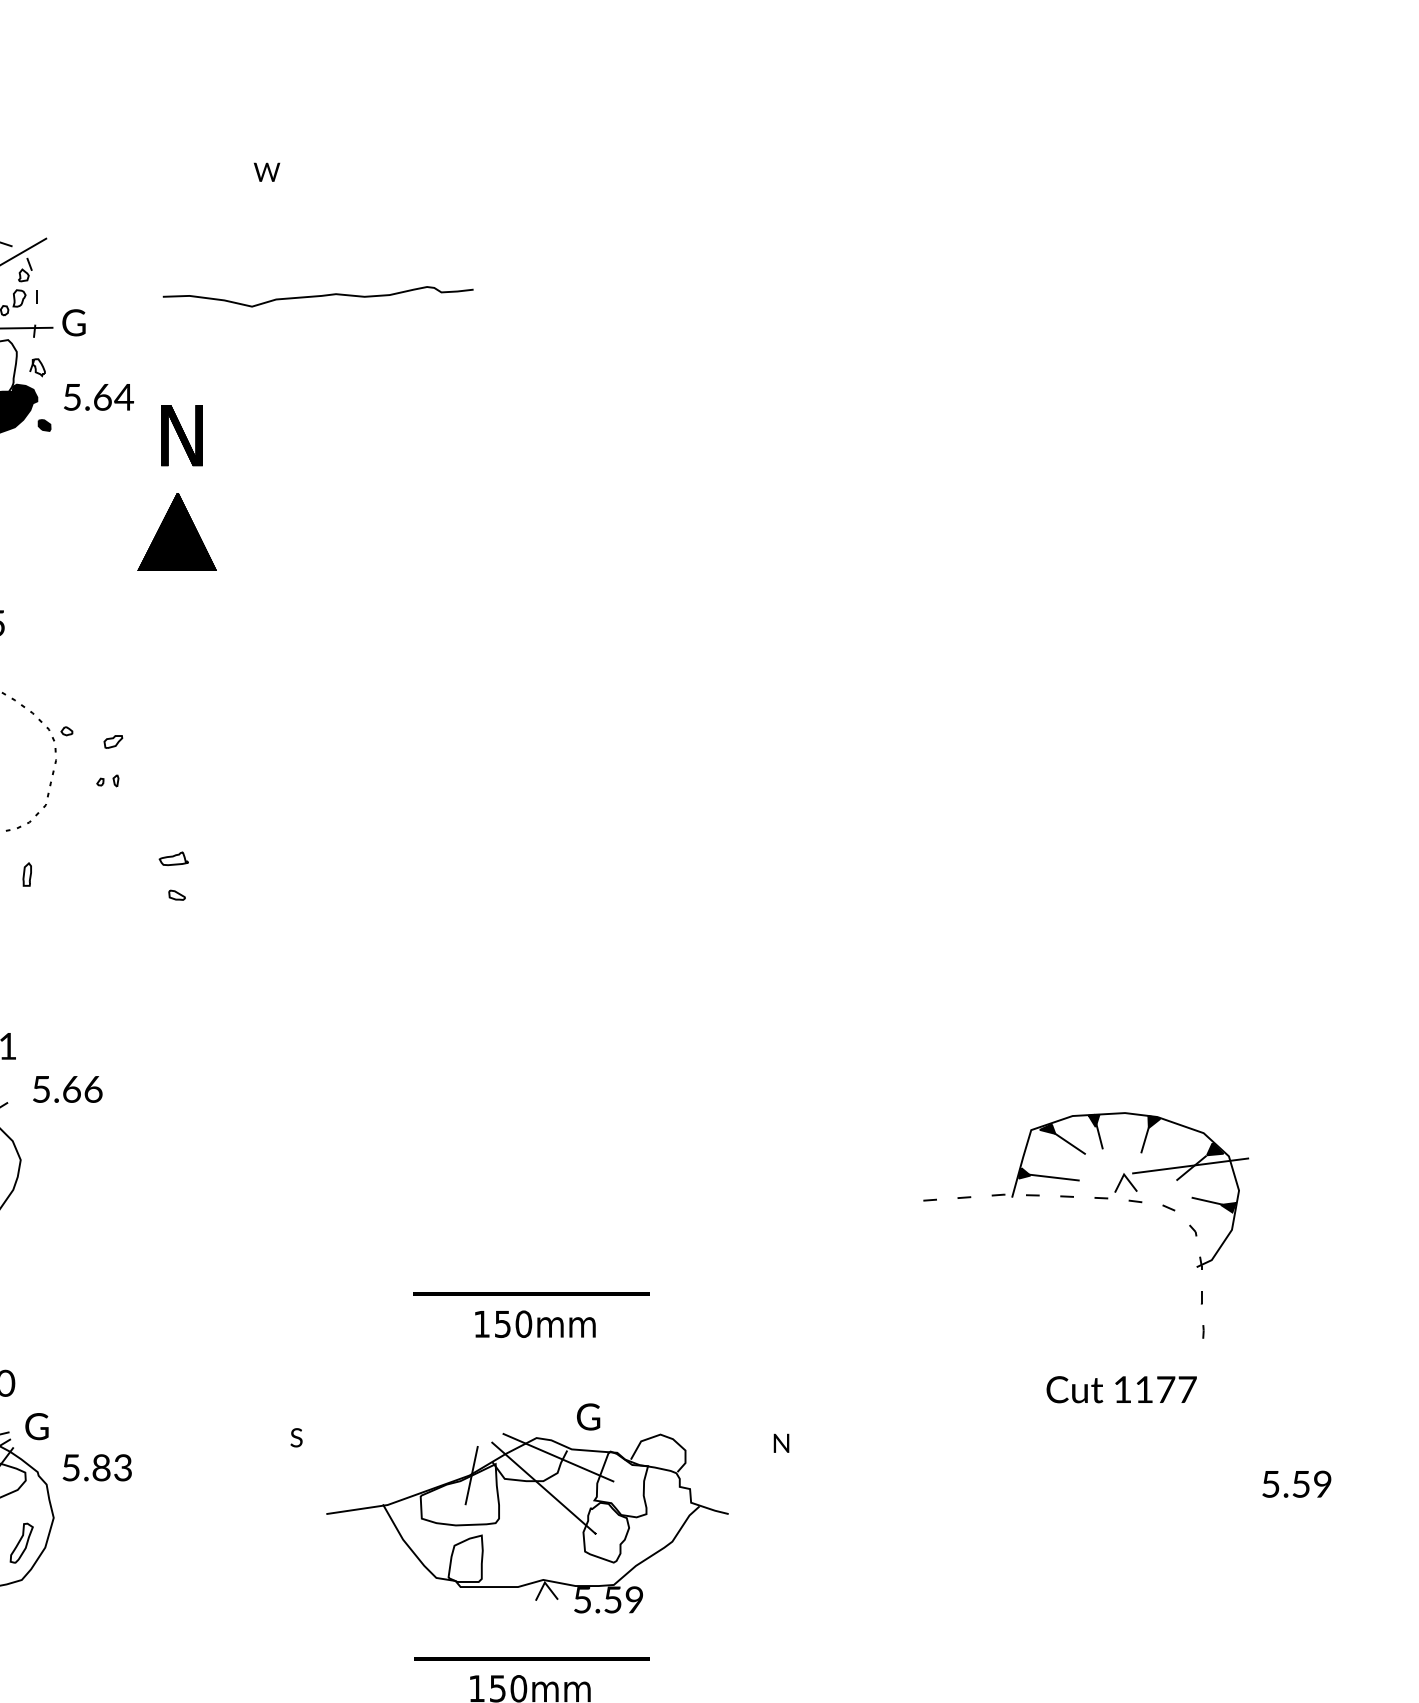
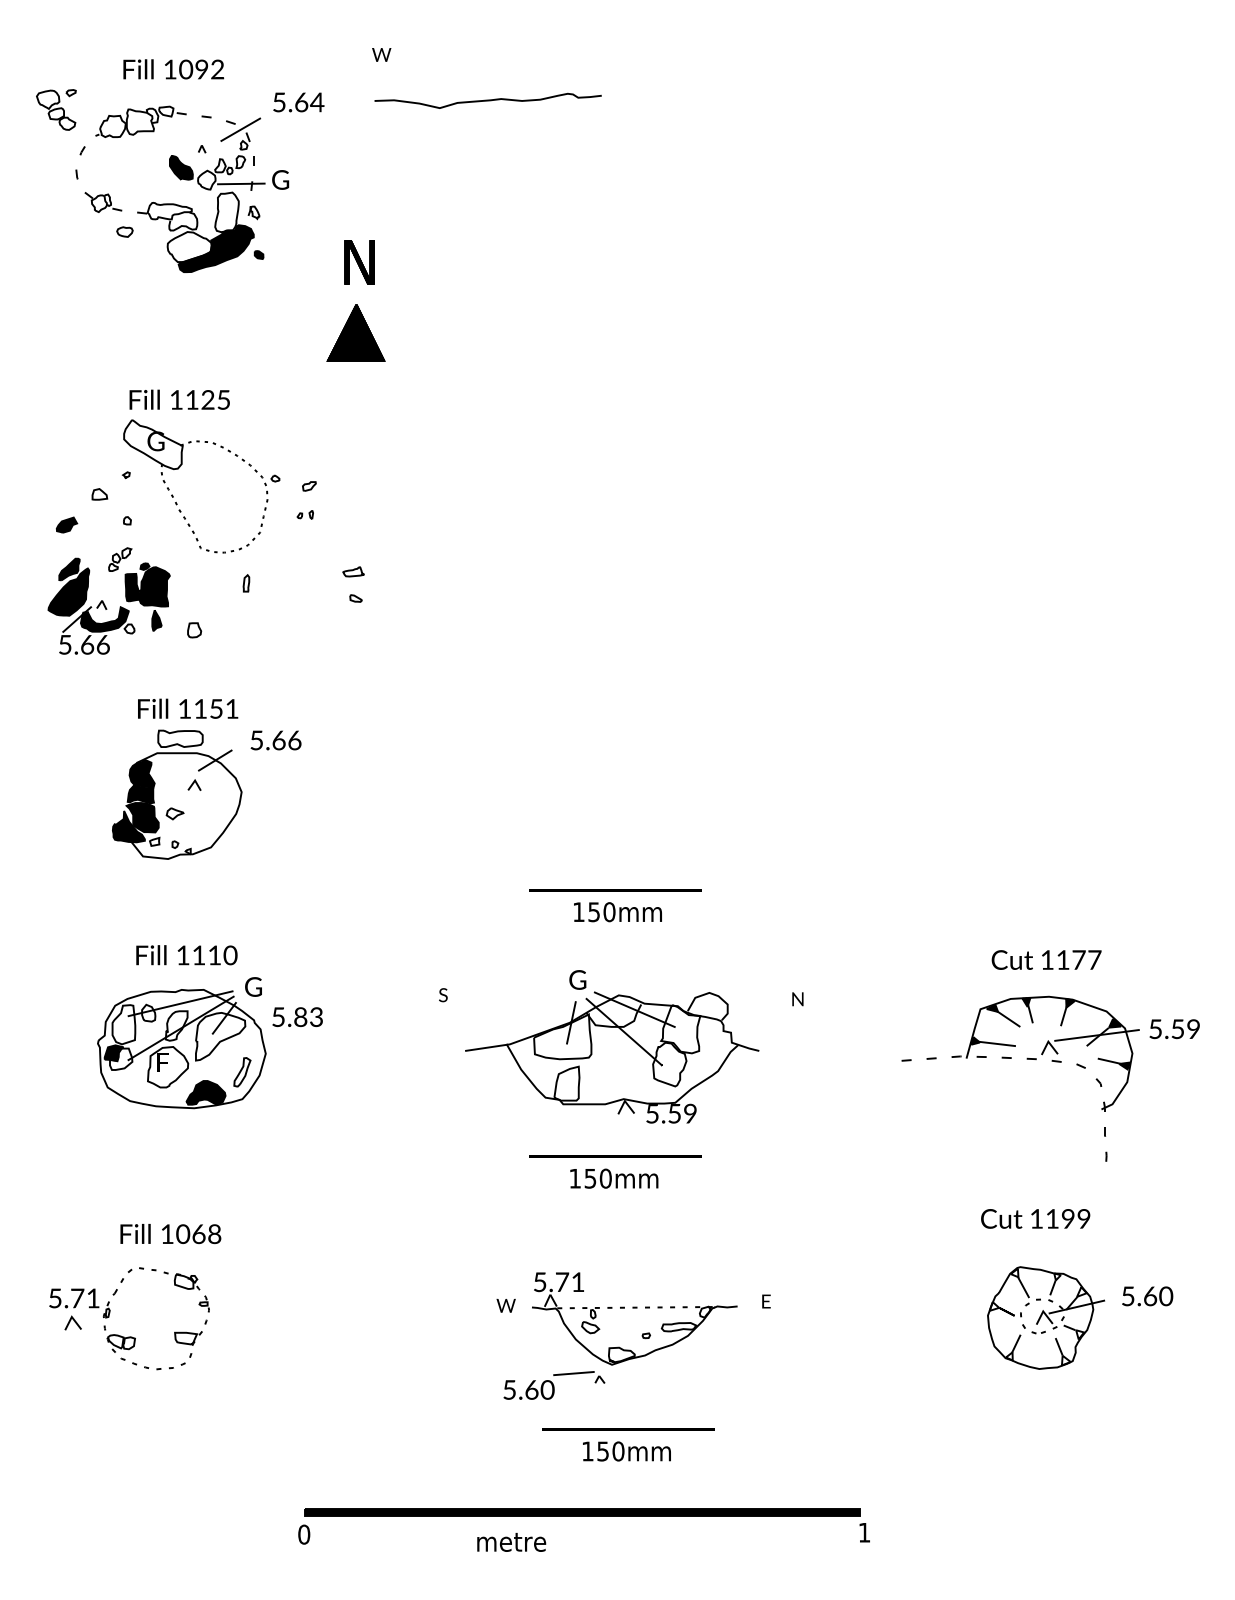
text: (266, 171) -> (381, 54), moved
curve: (317, 296) -> (487, 100), moved
text: (98, 397) -> (298, 102), moved
part: (1094, 1198) -> (1026, 1059), moved
text: (588, 1416) -> (577, 979), moved

